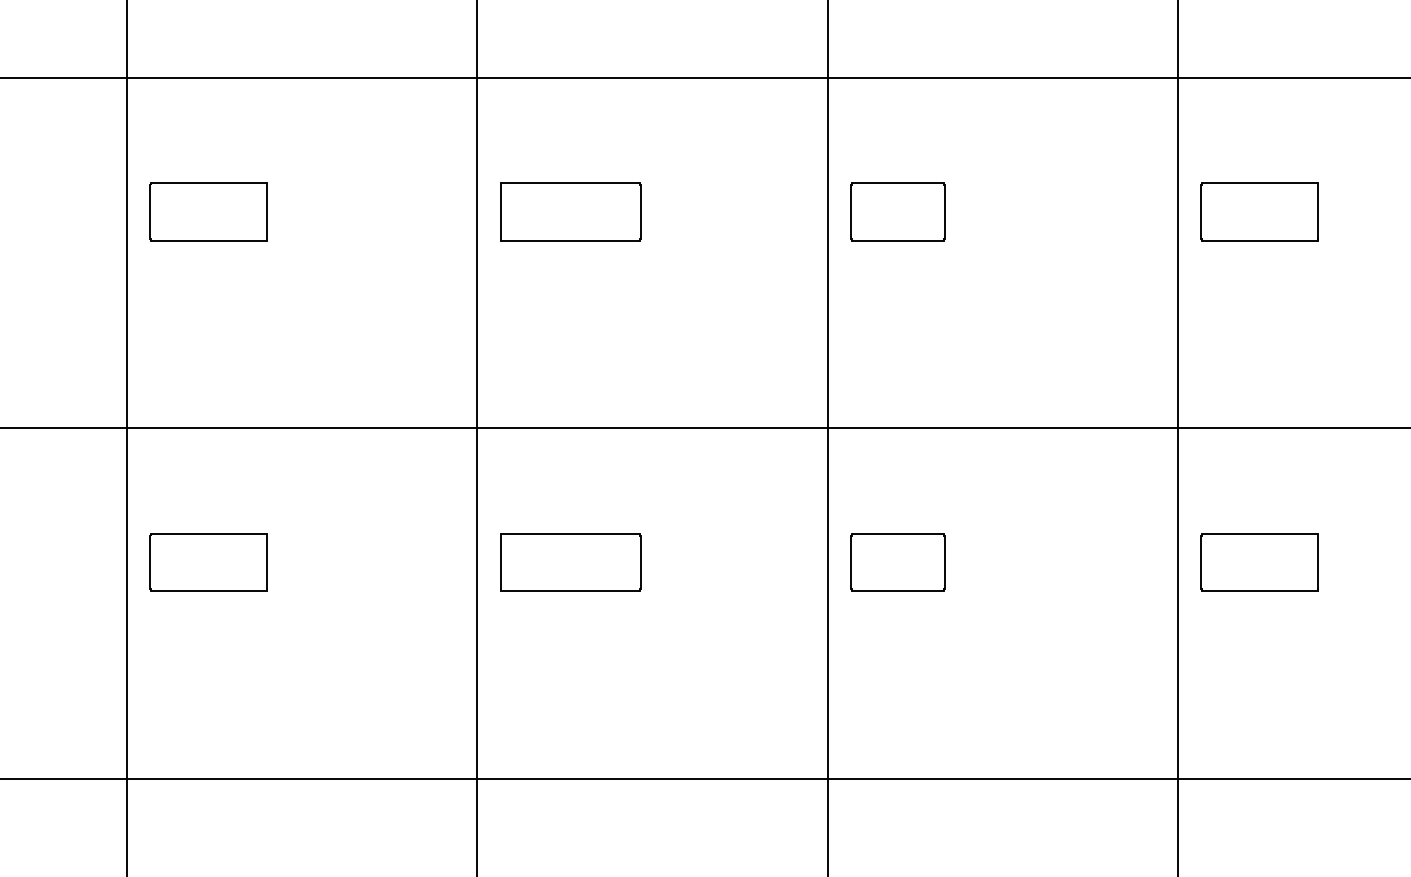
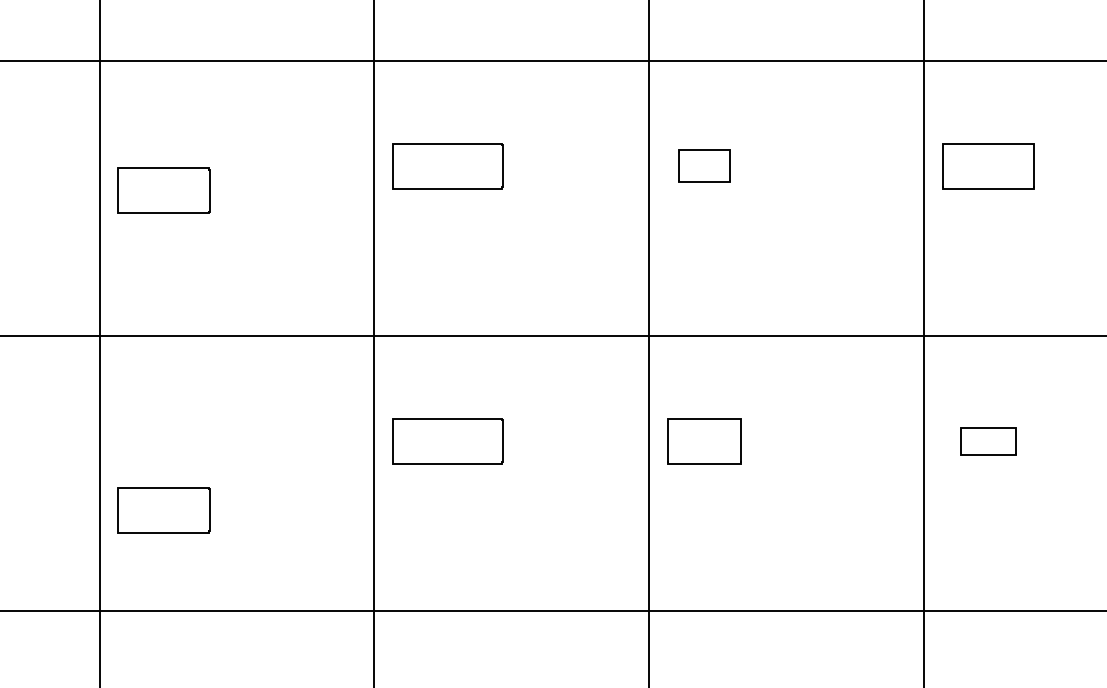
part: (208, 211) -> (163, 190), moved
part: (897, 211) -> (704, 165), size x0.7
part: (208, 562) -> (163, 510), moved
part: (1259, 562) -> (988, 441), size x0.6

